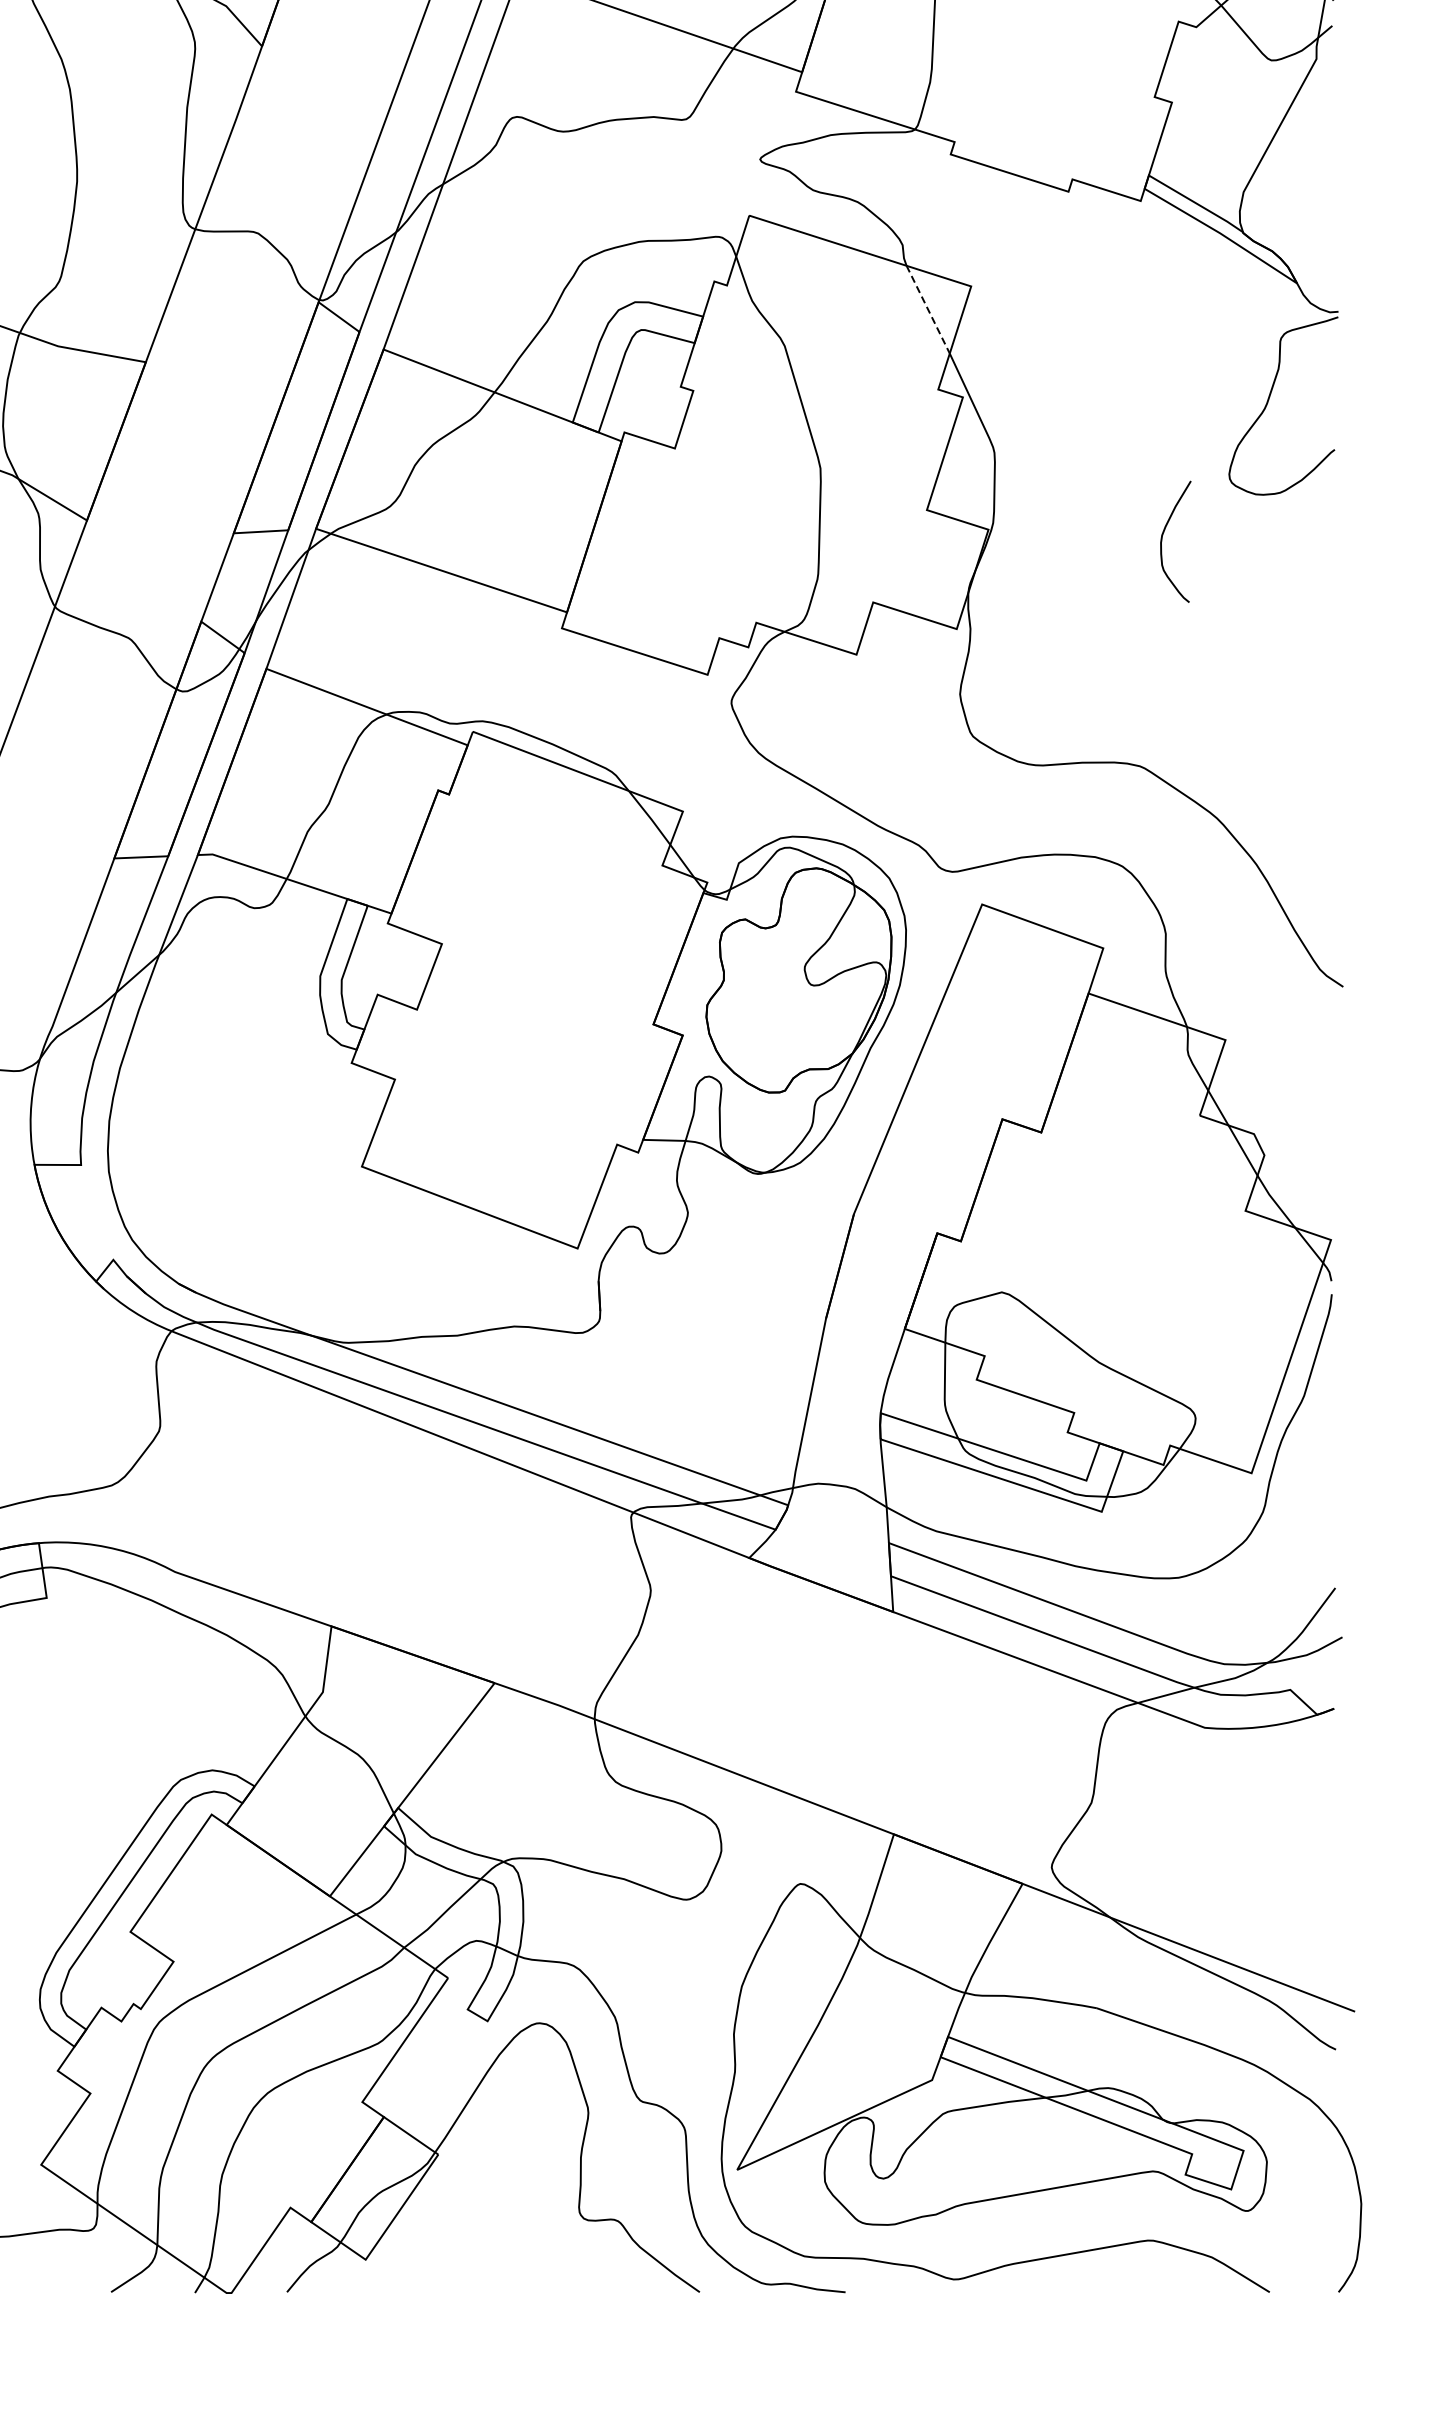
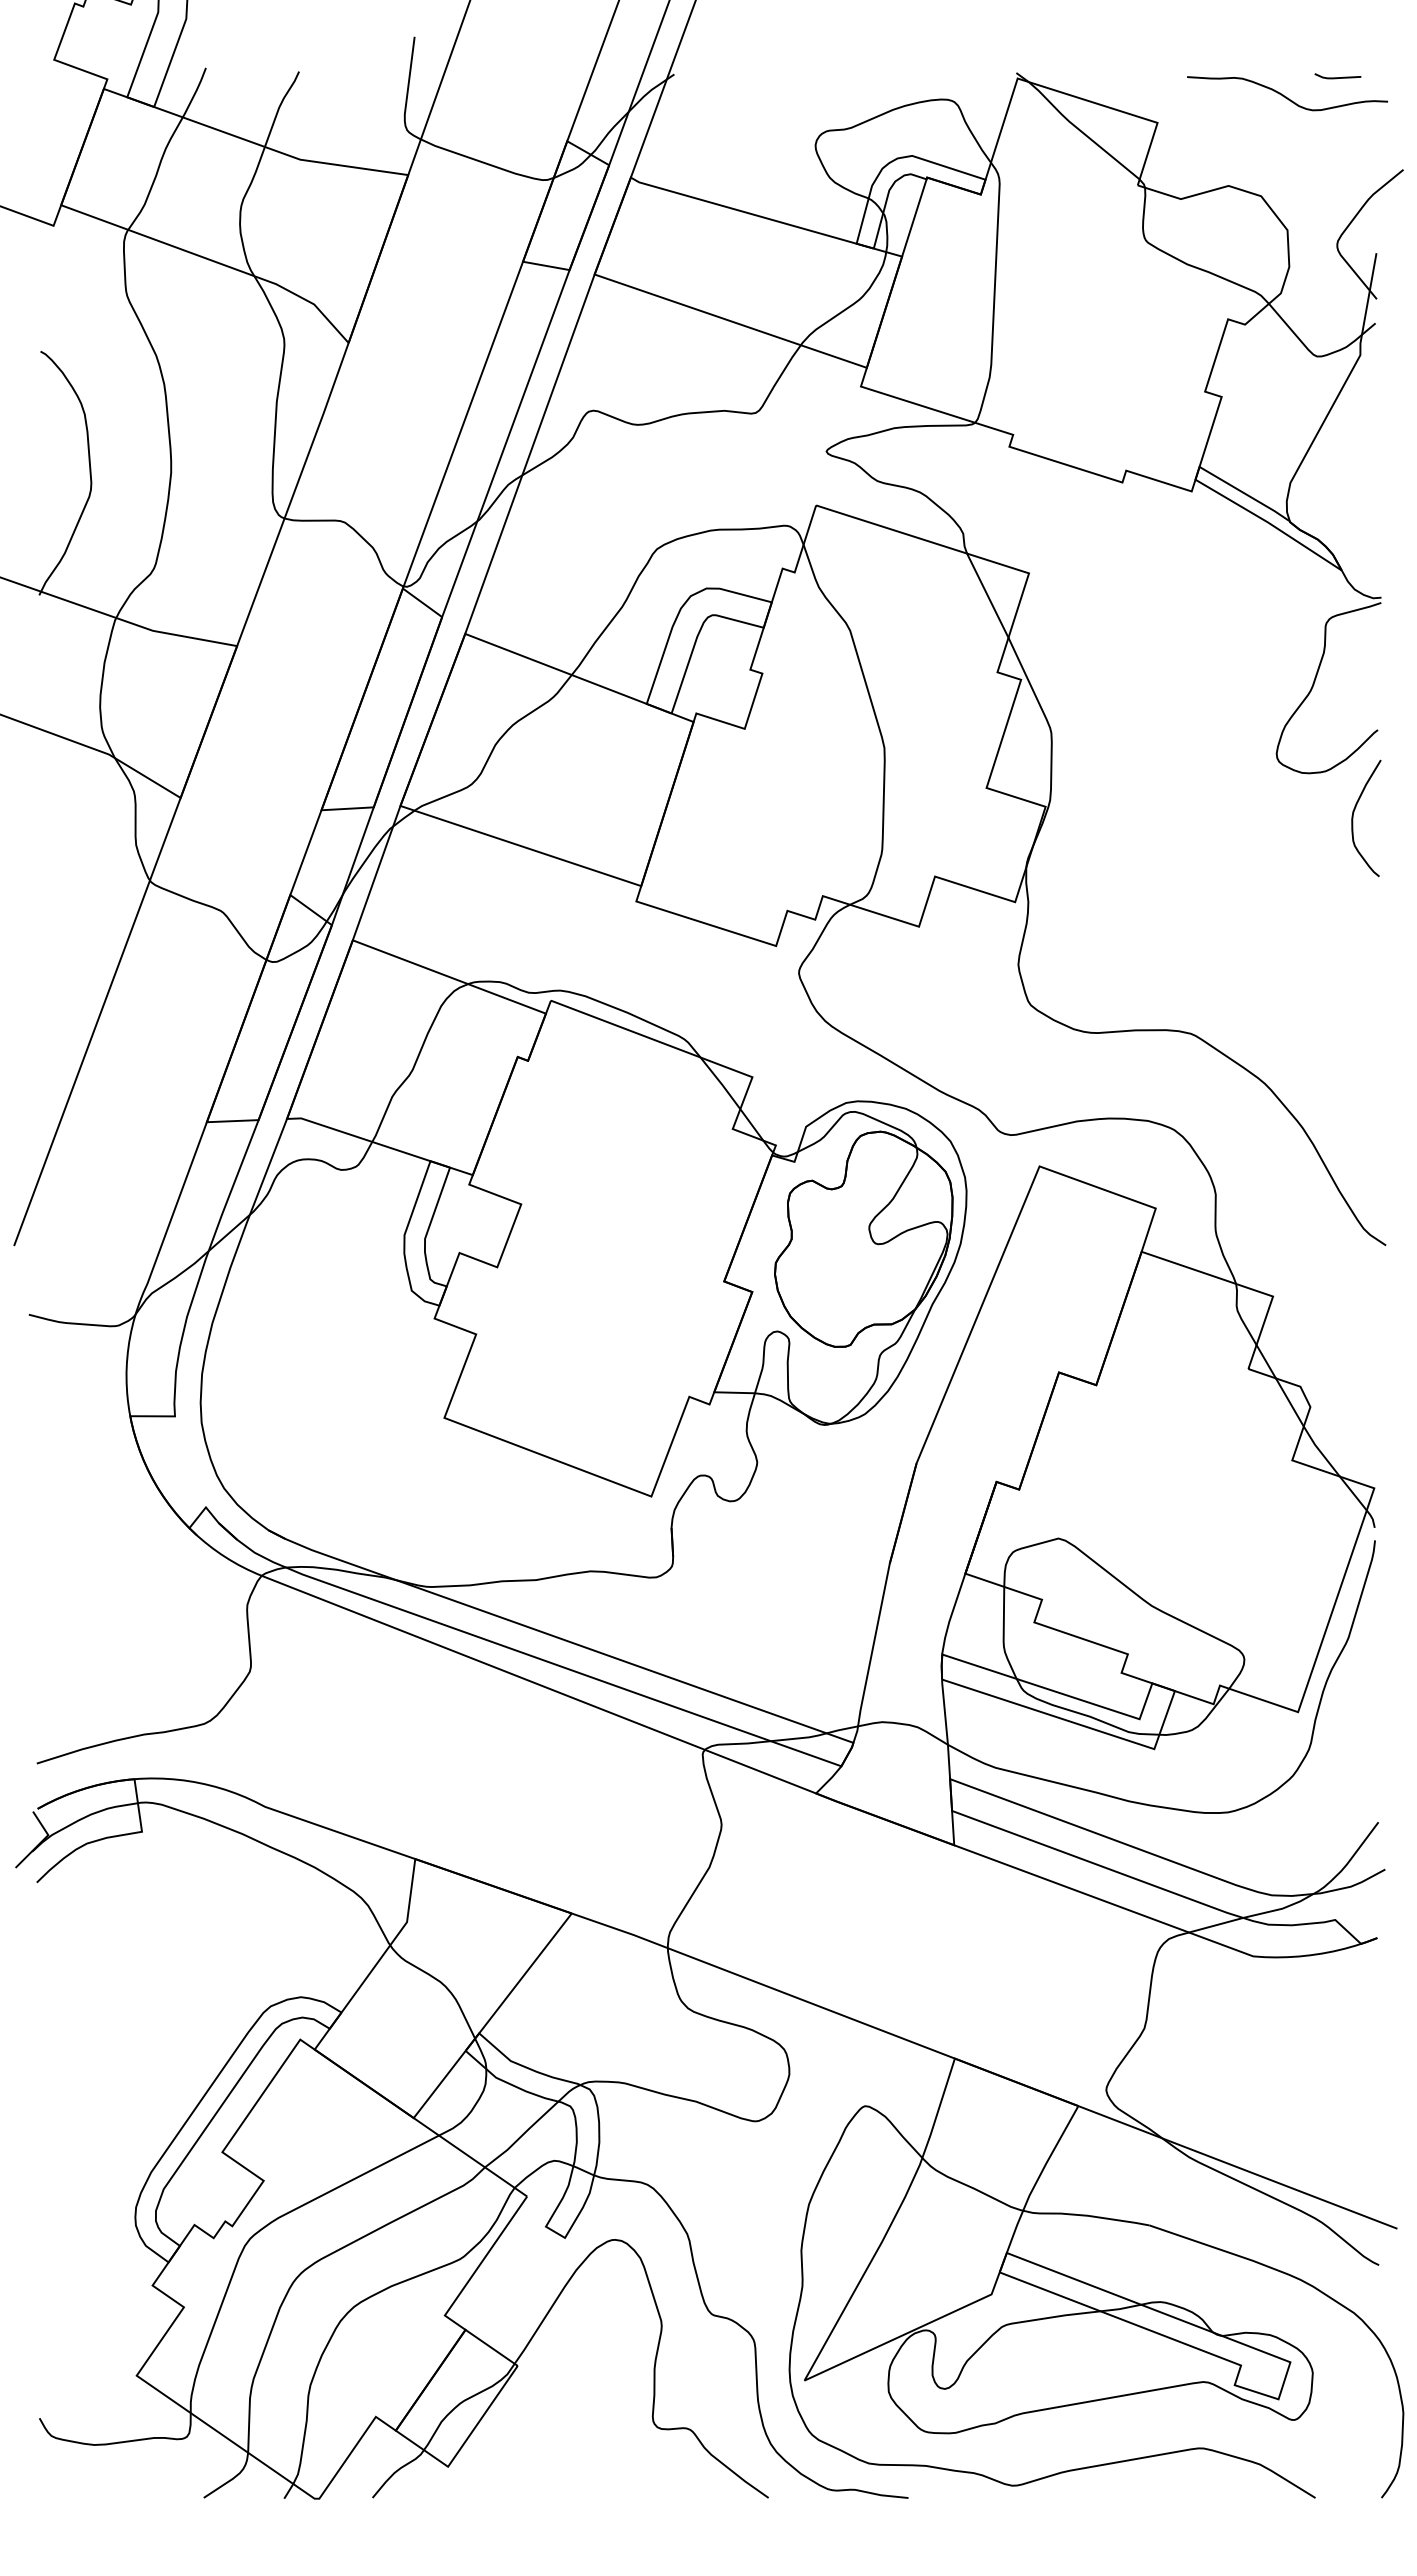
line: (927, 309) -> (987, 595), dashed -> solid
curve: (1162, 541) -> (1353, 818), moved

